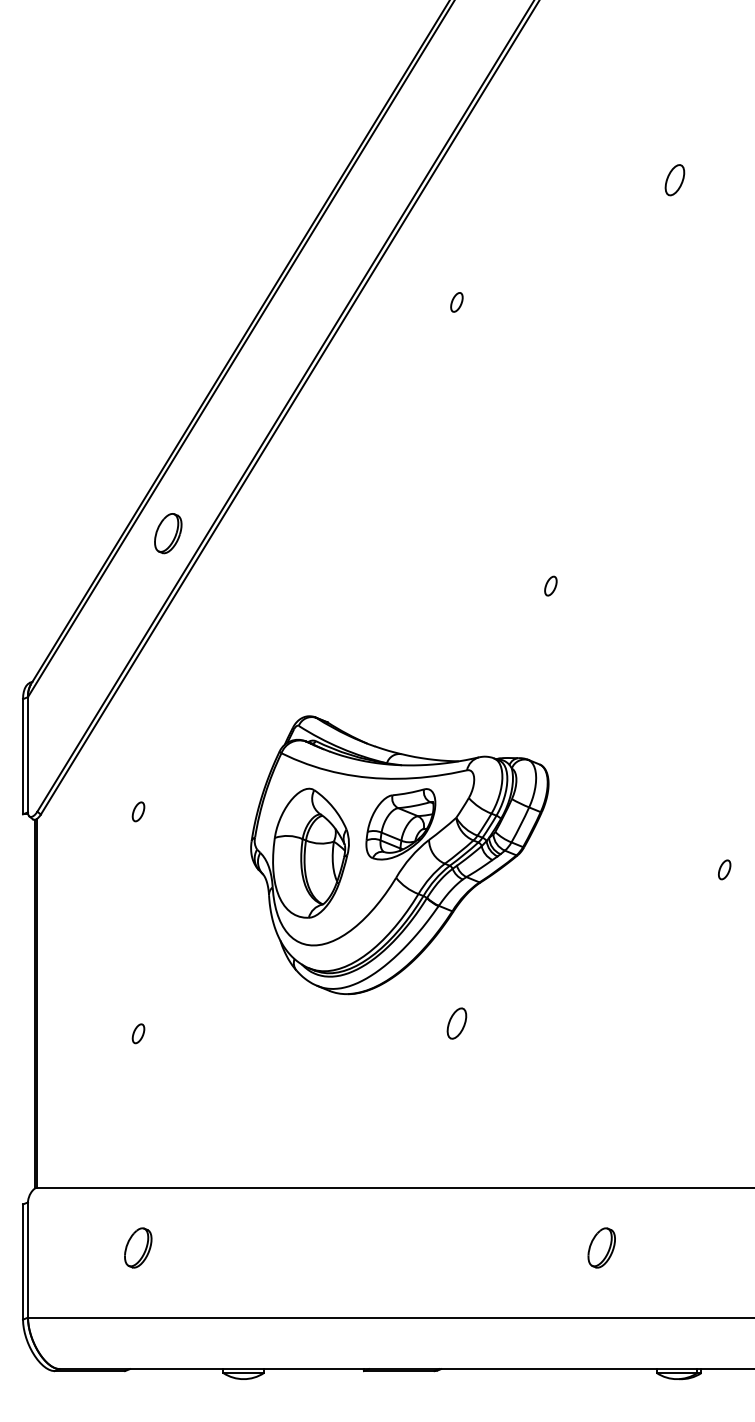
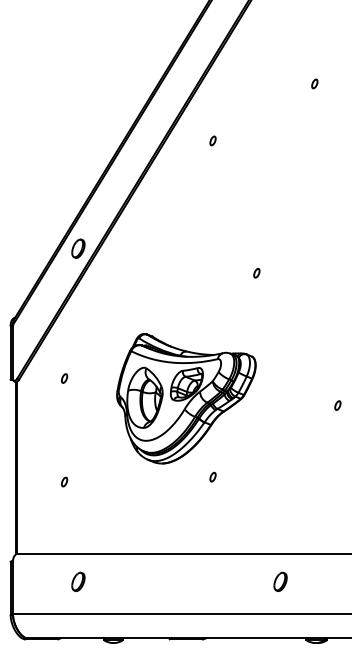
part: (674, 179) -> (314, 83), size x0.62
part: (455, 1021) -> (212, 476), size x0.62
part: (138, 1247) -> (78, 581), moved

